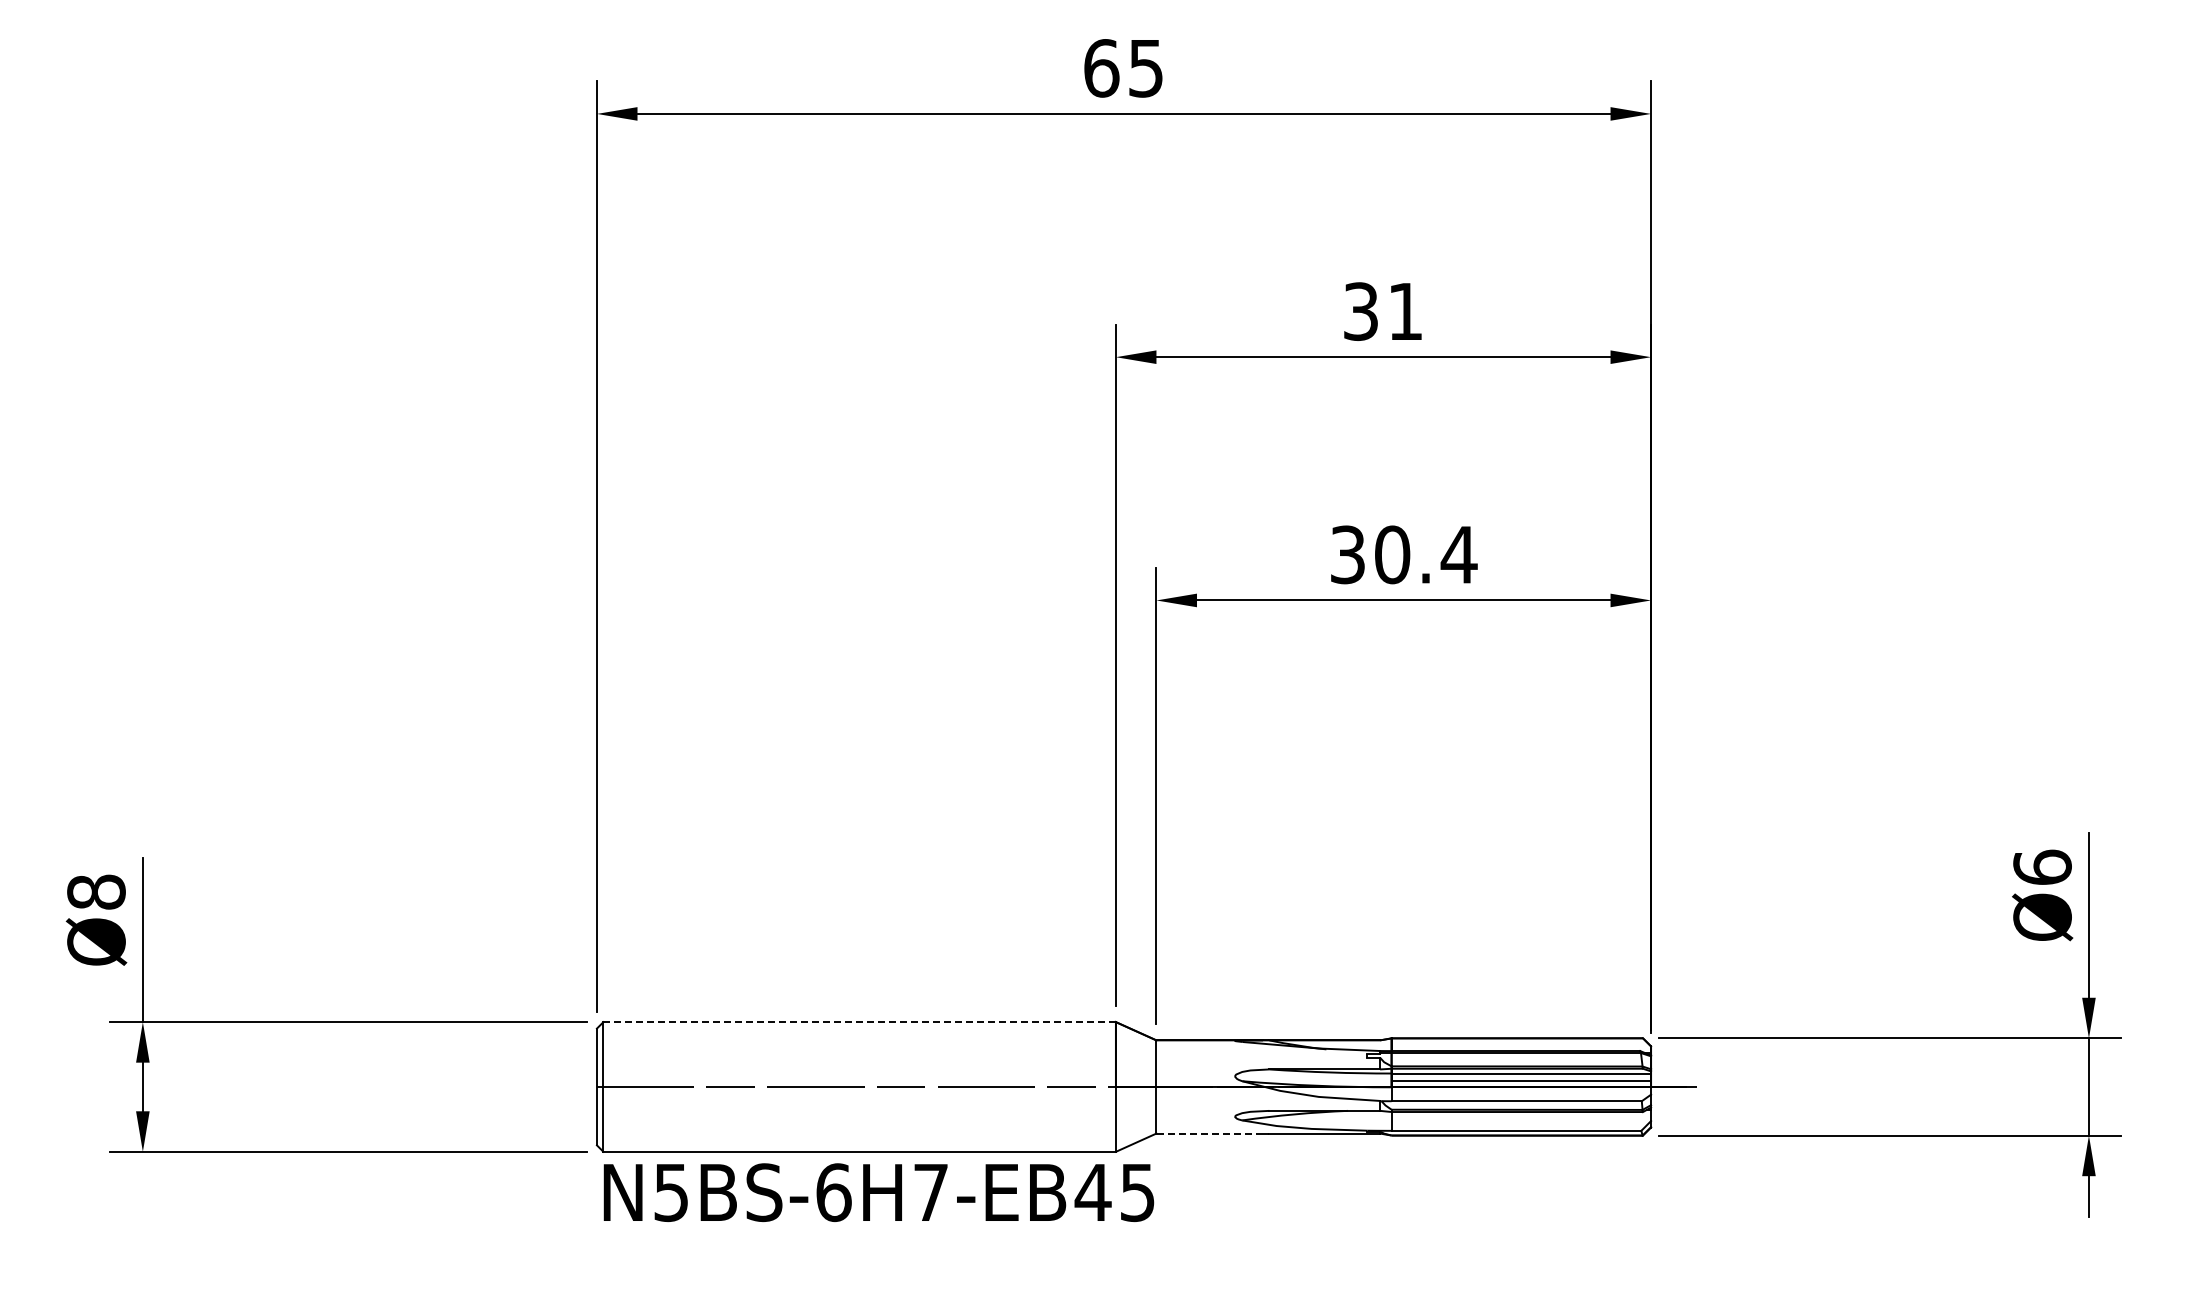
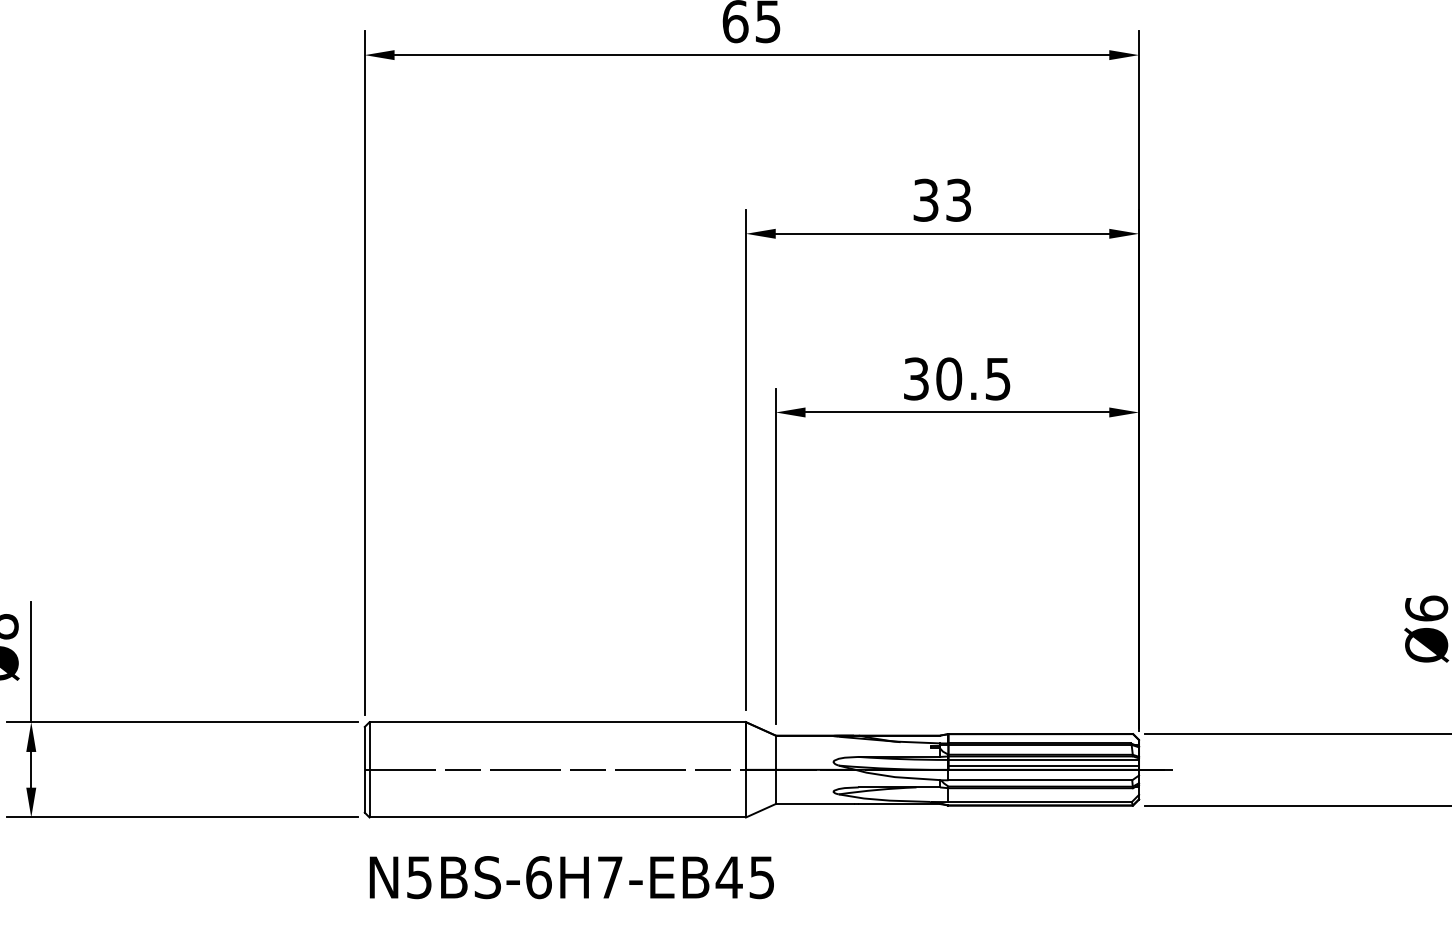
text: (1405, 311) -> (958, 200), 31 -> 33
text: (1458, 555) -> (997, 379), 30.4 -> 30.5
line: (859, 1022) -> (557, 722), dashed -> solid
line: (1209, 1133) -> (814, 804), dashed -> solid
text: (878, 1192) -> (571, 877), moved

